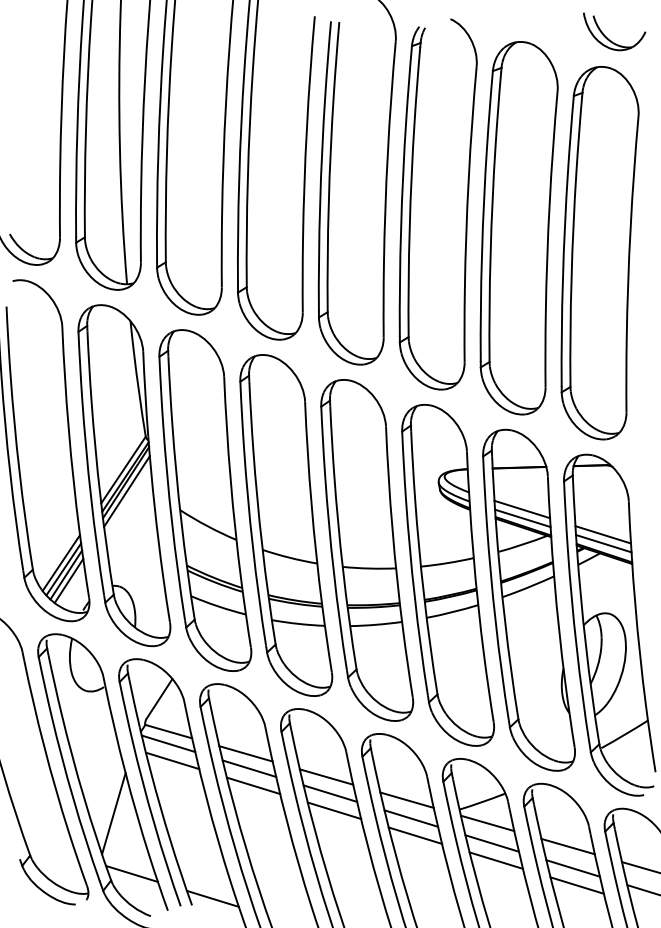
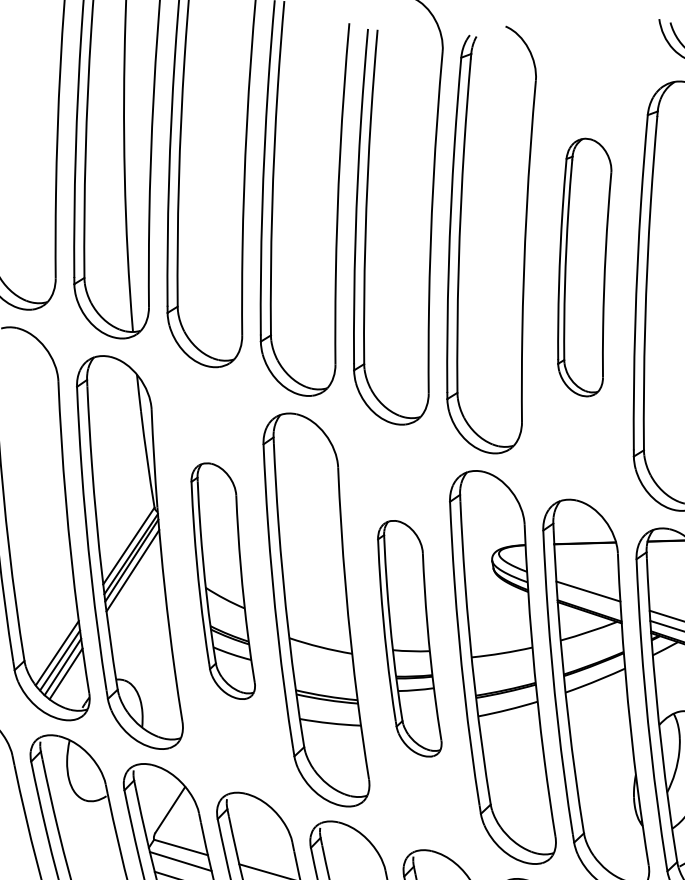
part: (518, 228) -> (584, 267), size x0.6
part: (205, 500) -> (223, 581), size x0.6
line: (522, 518) -> (588, 601), removed
part: (367, 550) -> (410, 638), size x0.6

